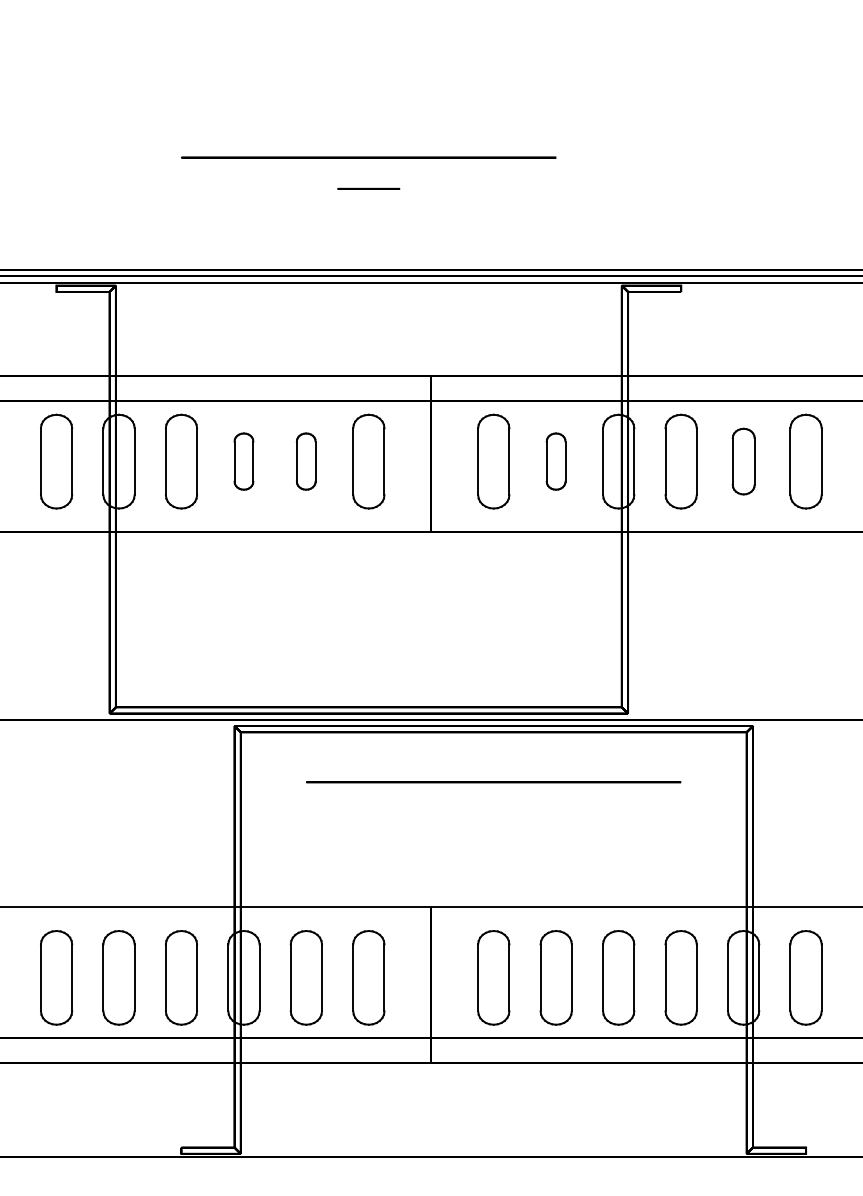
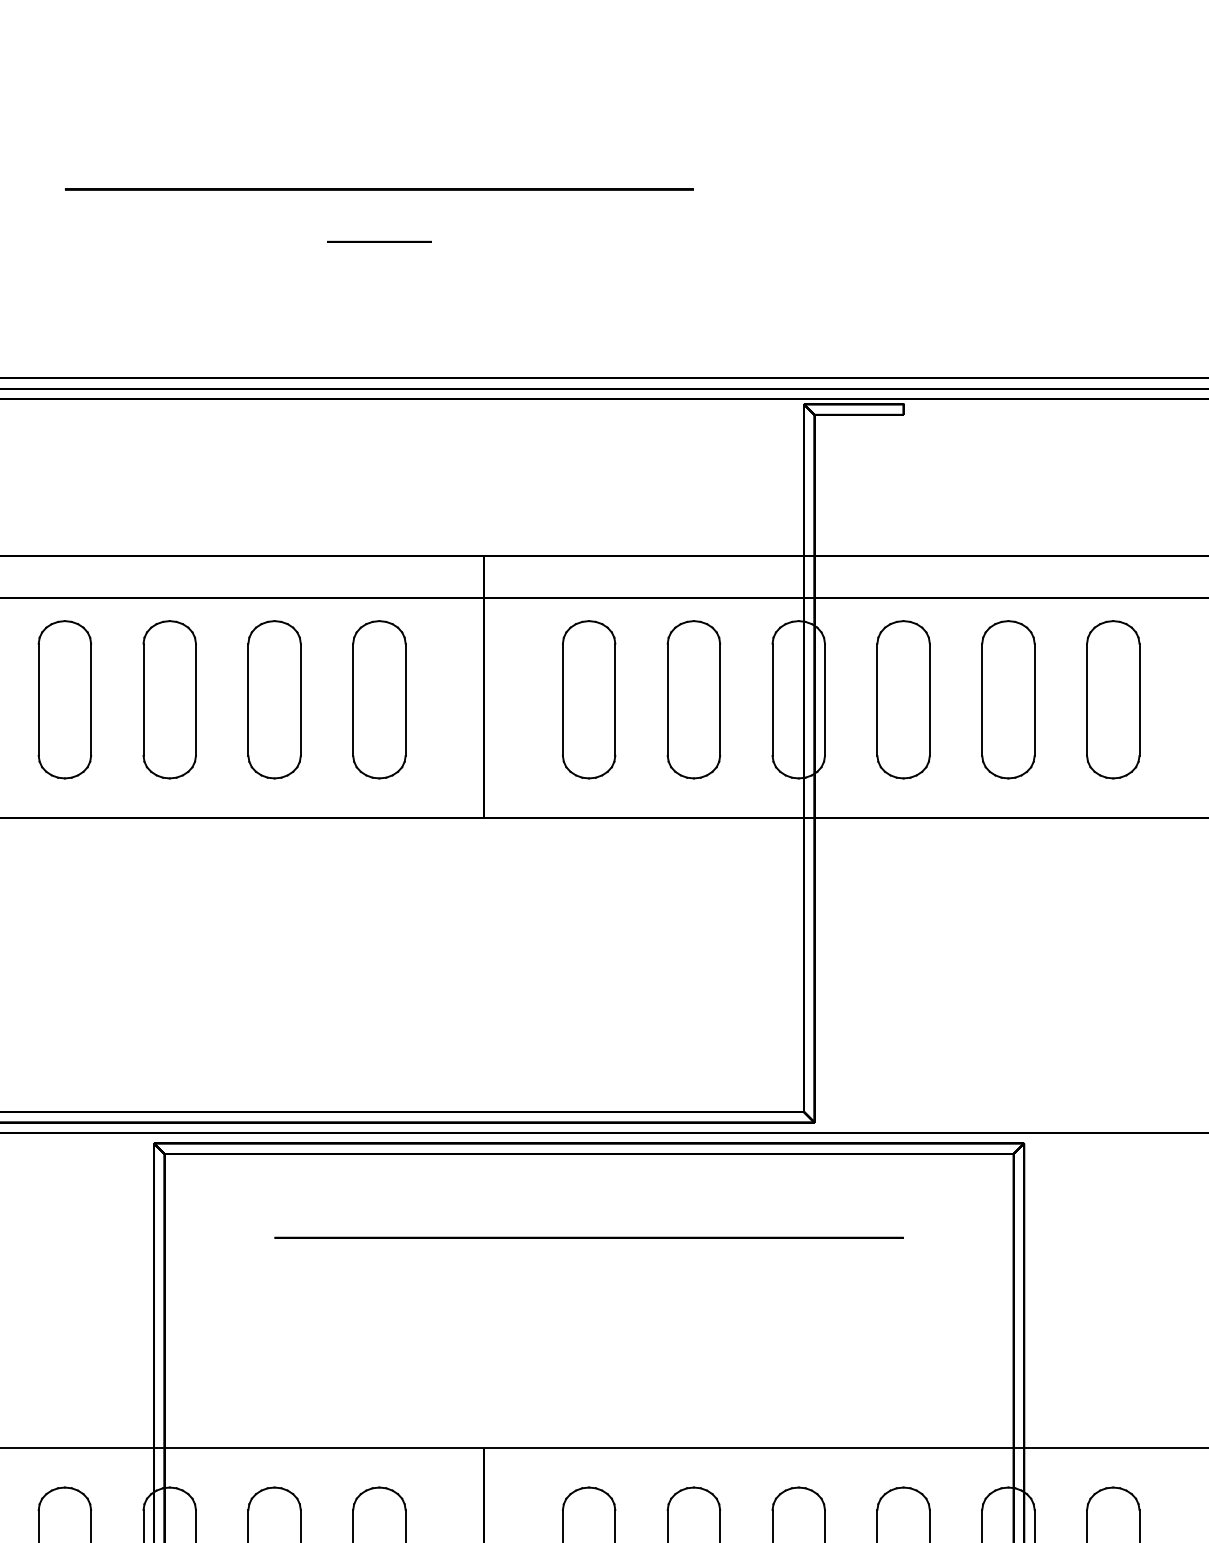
part: (243, 461) -> (169, 699), size x1.67
part: (305, 461) -> (273, 699), size x1.67
part: (555, 461) -> (692, 699), size x1.67
part: (743, 461) -> (1008, 699), size x1.43

